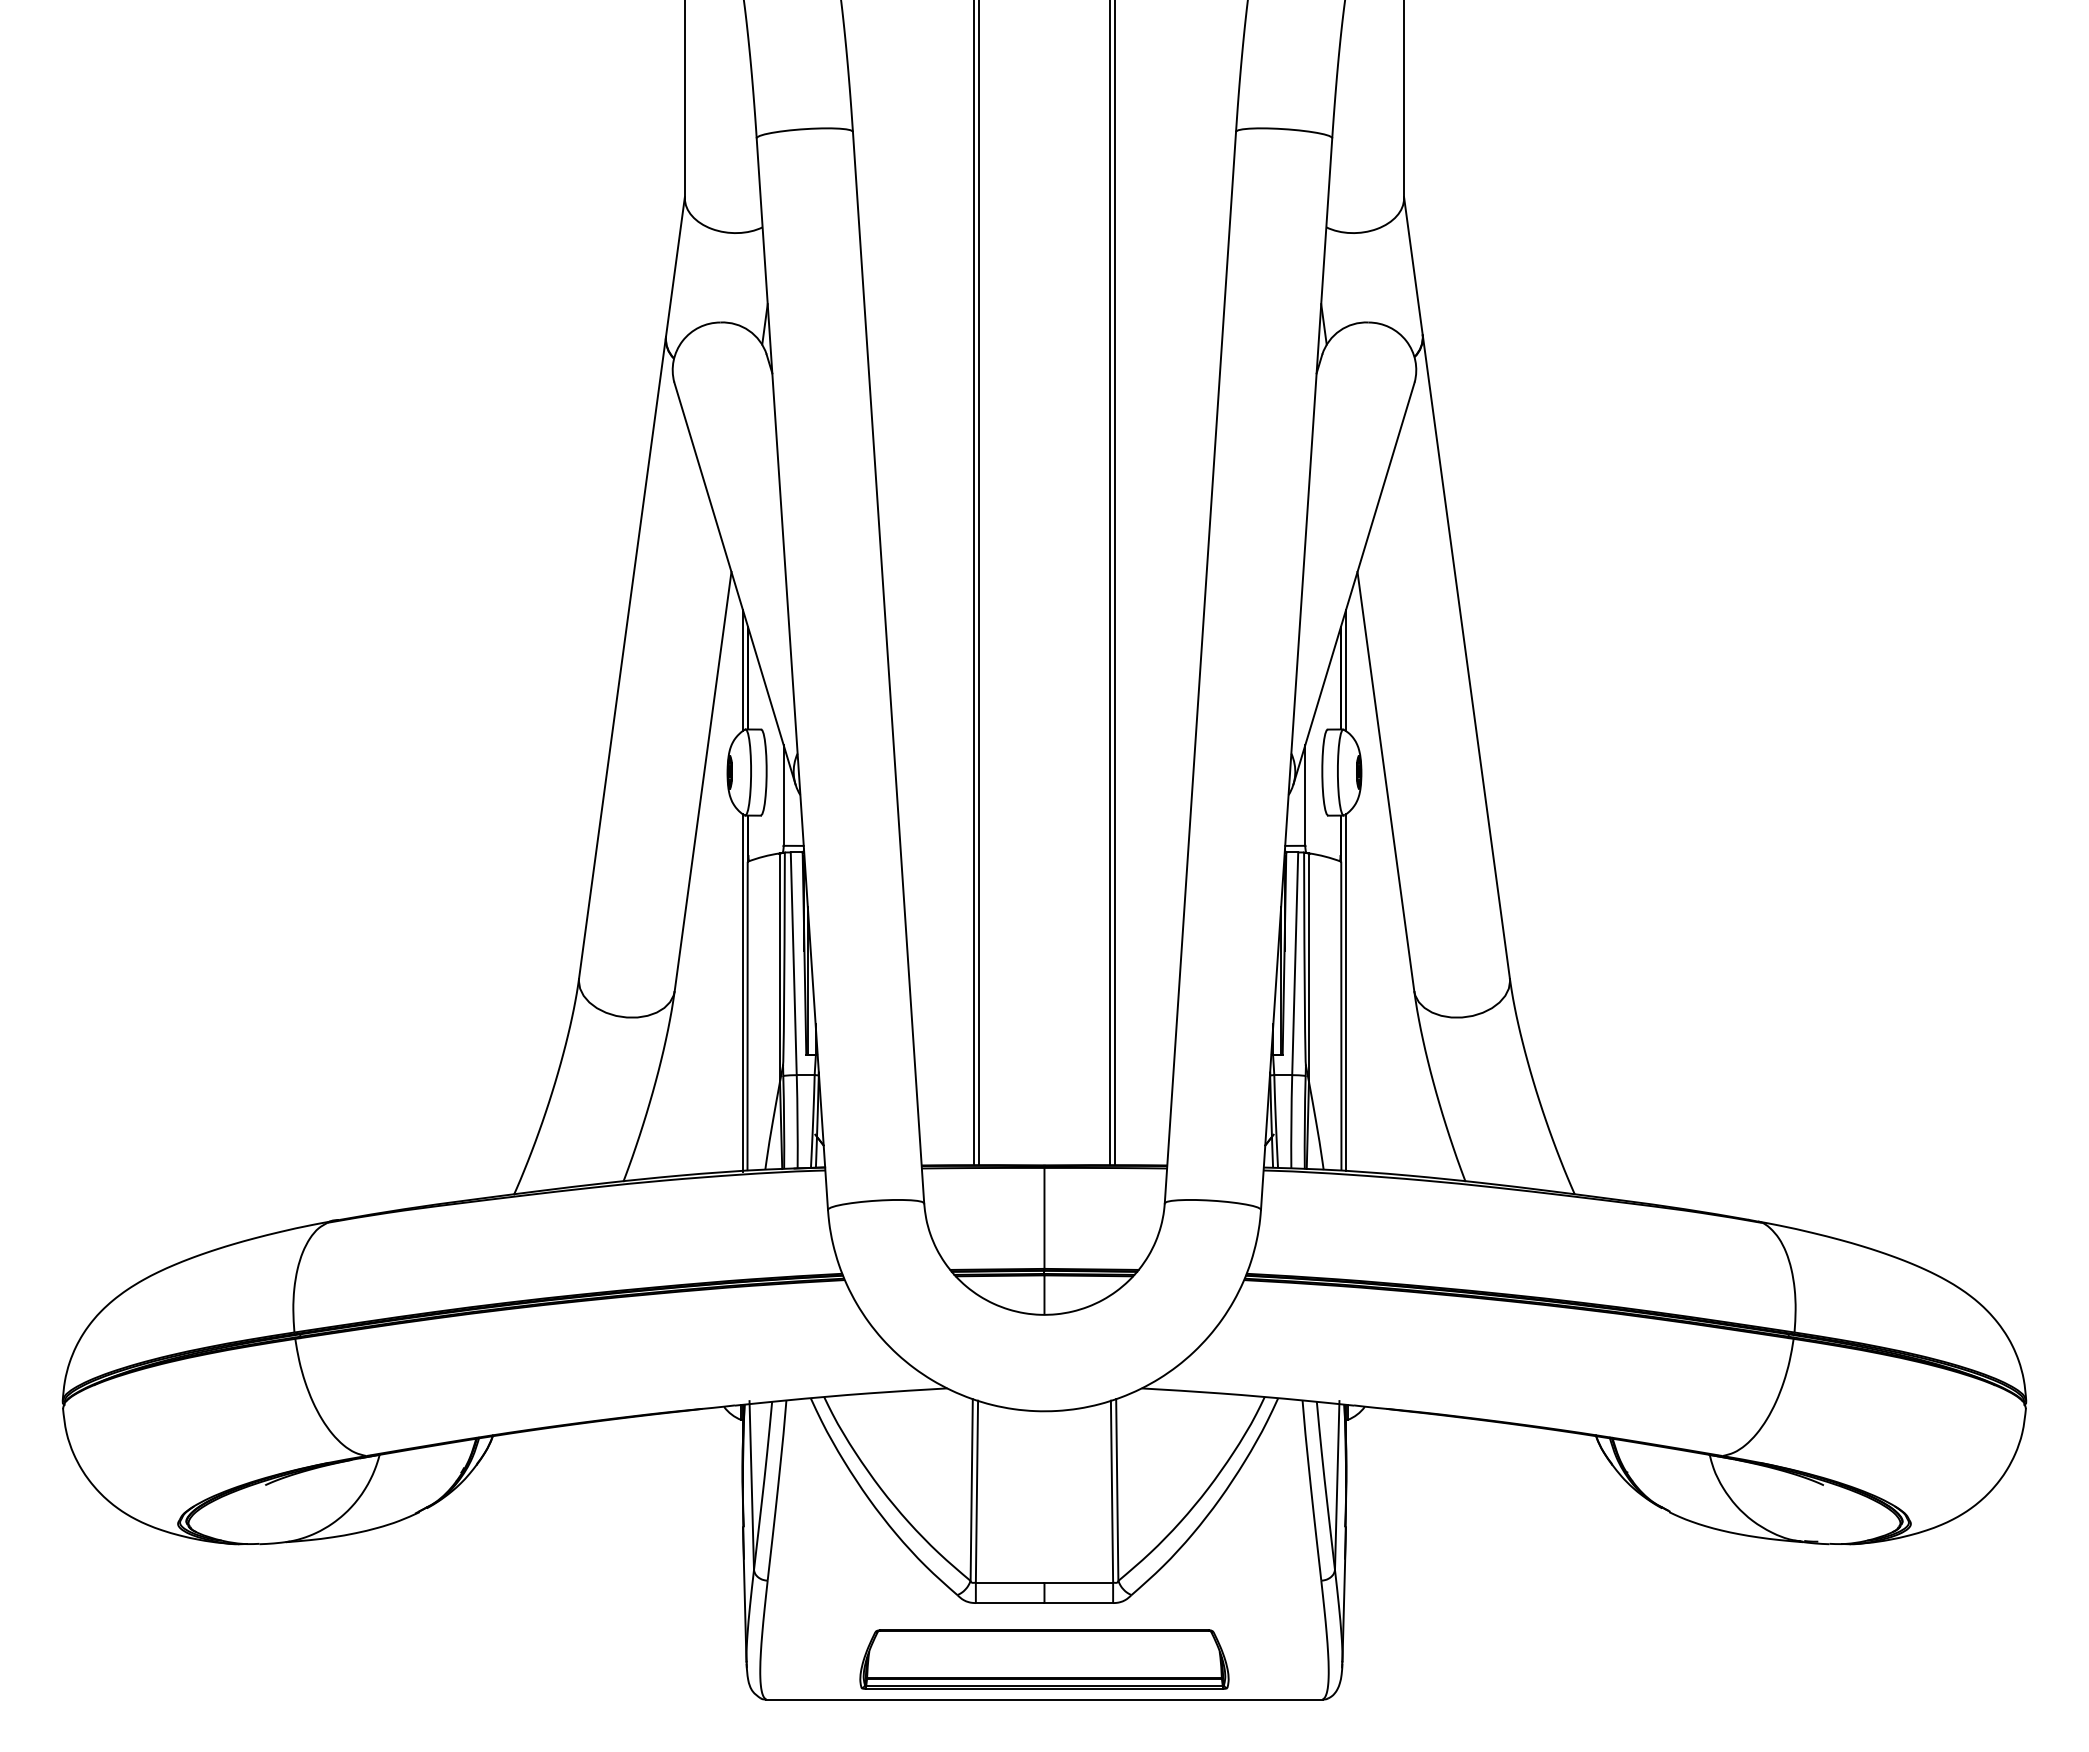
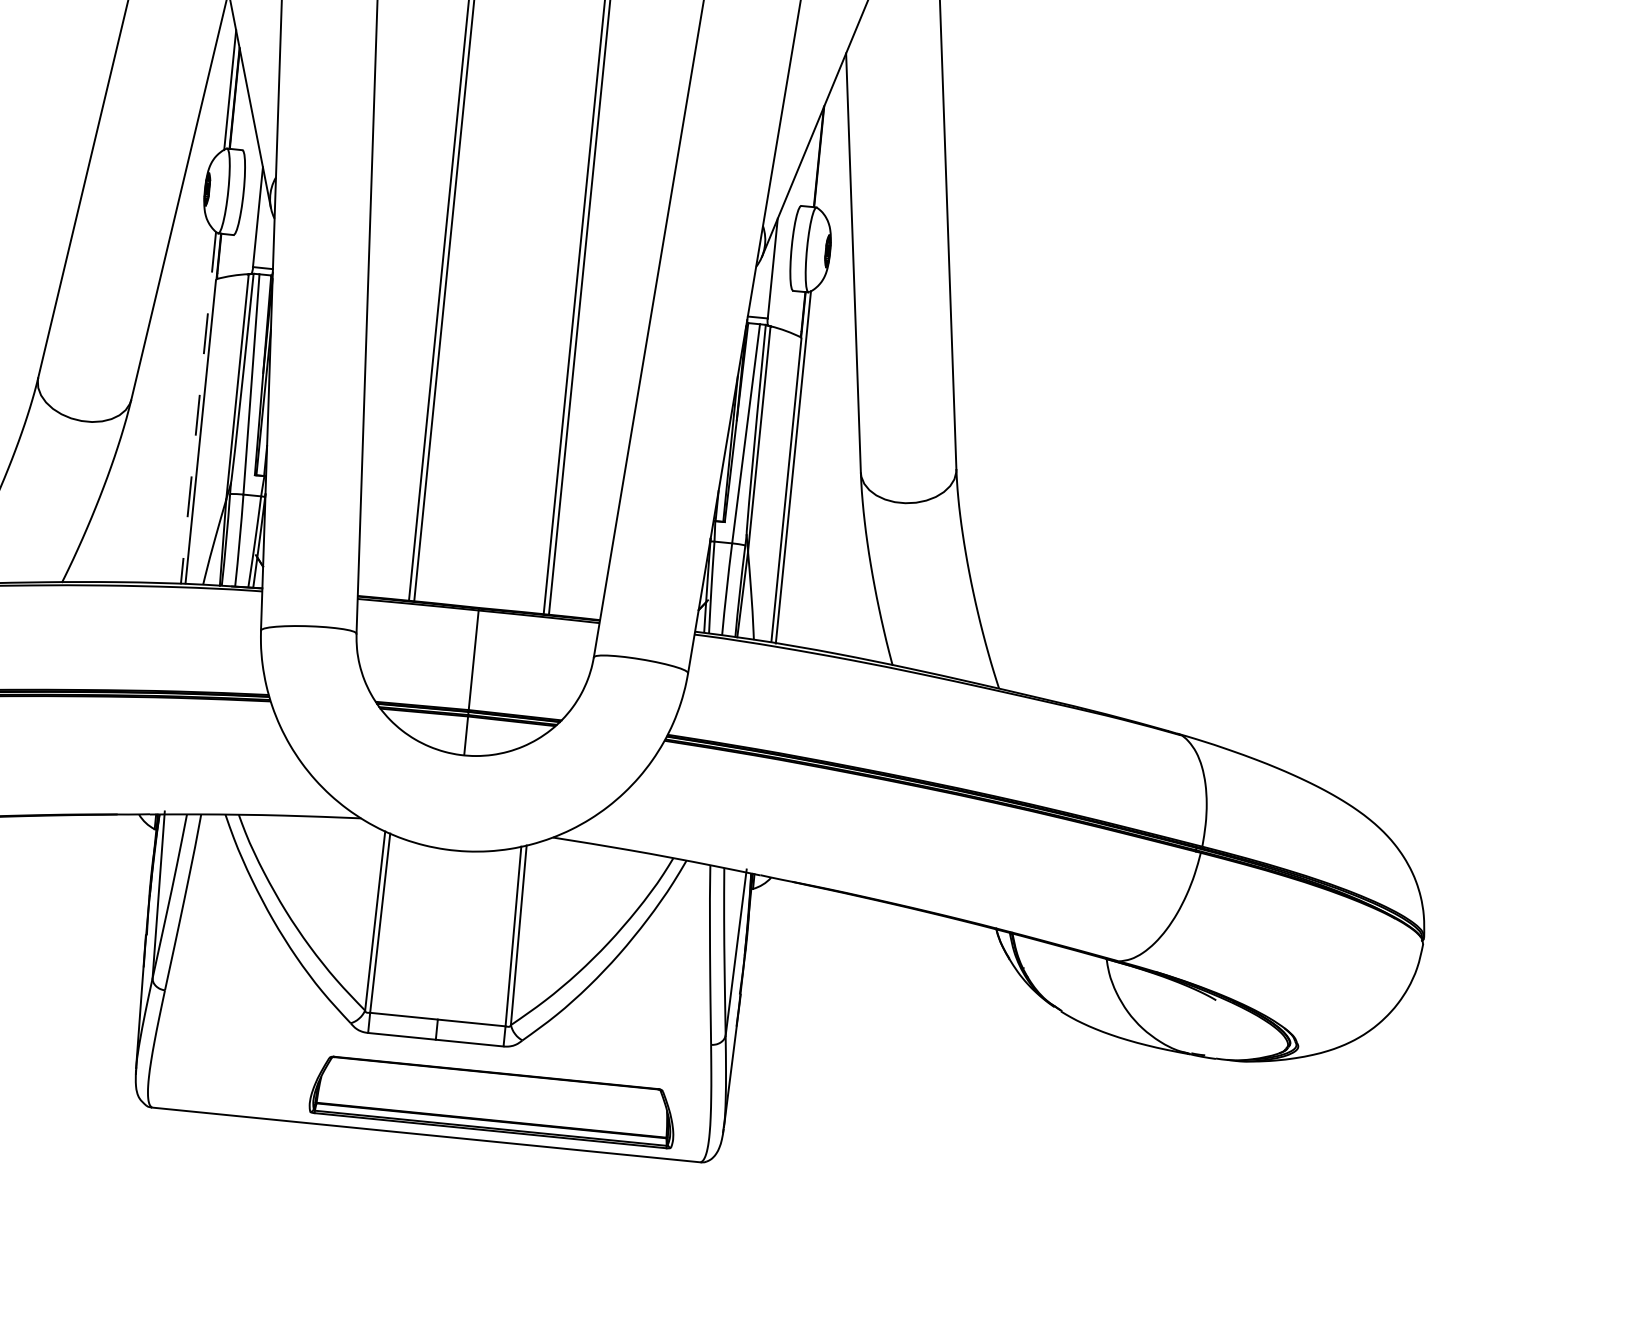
line: (1346, 670) -> (825, 149), removed
line: (742, 992) -> (198, 407), solid -> dashed
part: (1044, 1659) -> (493, 1101), moved

